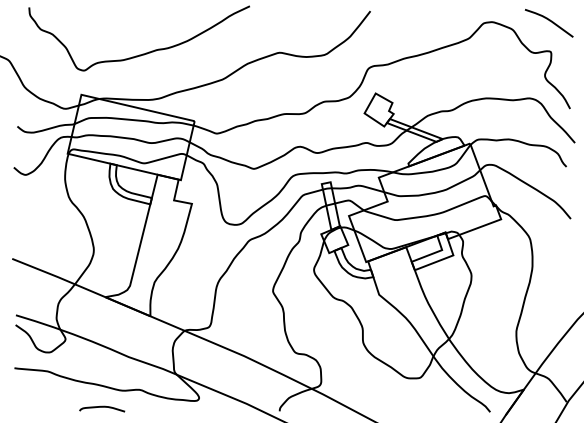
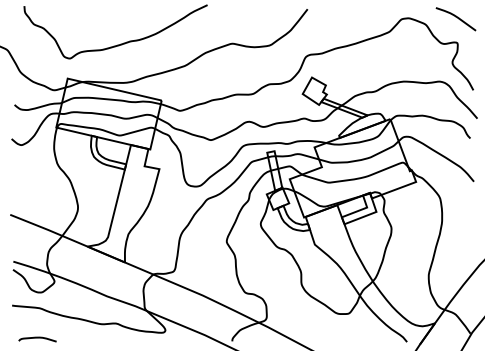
curve: (102, 407) -> (37, 338), moved

